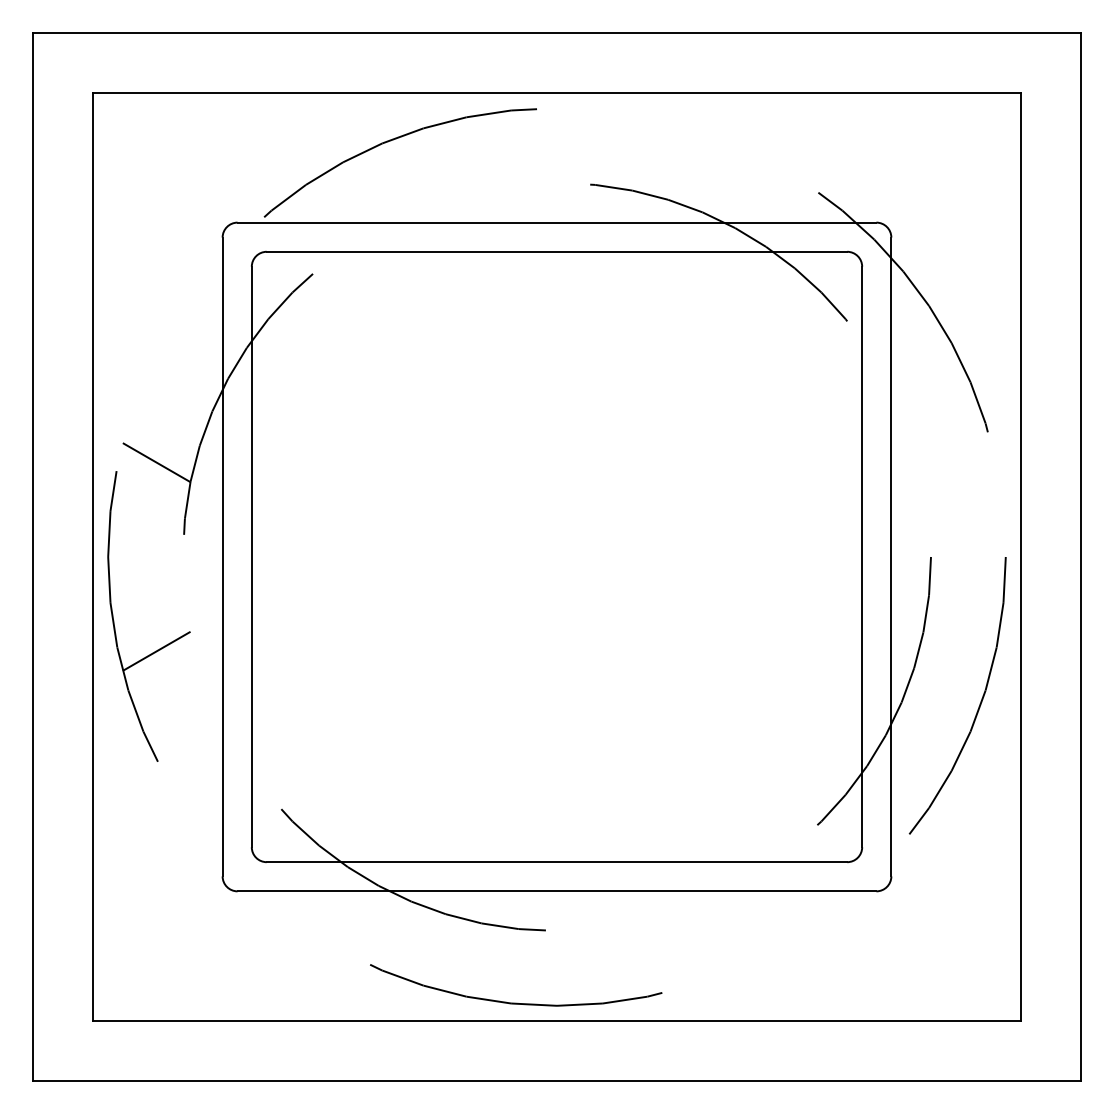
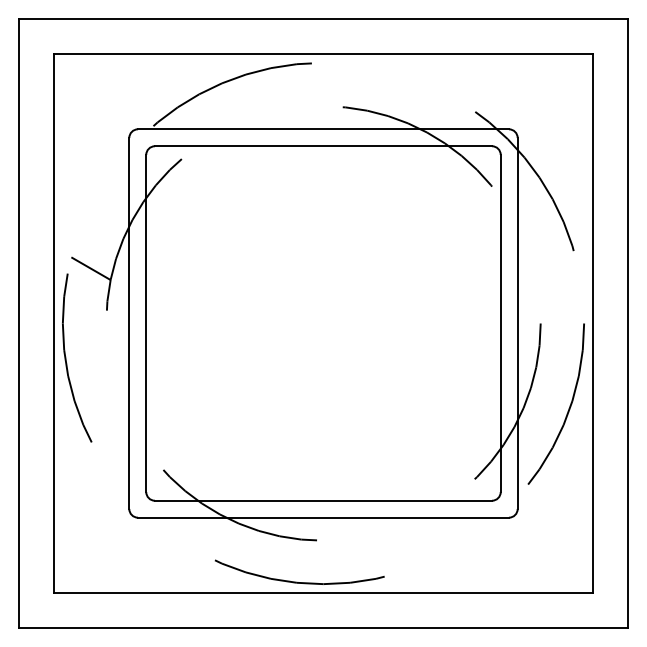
line: (155, 649) -> (90, 377), removed

